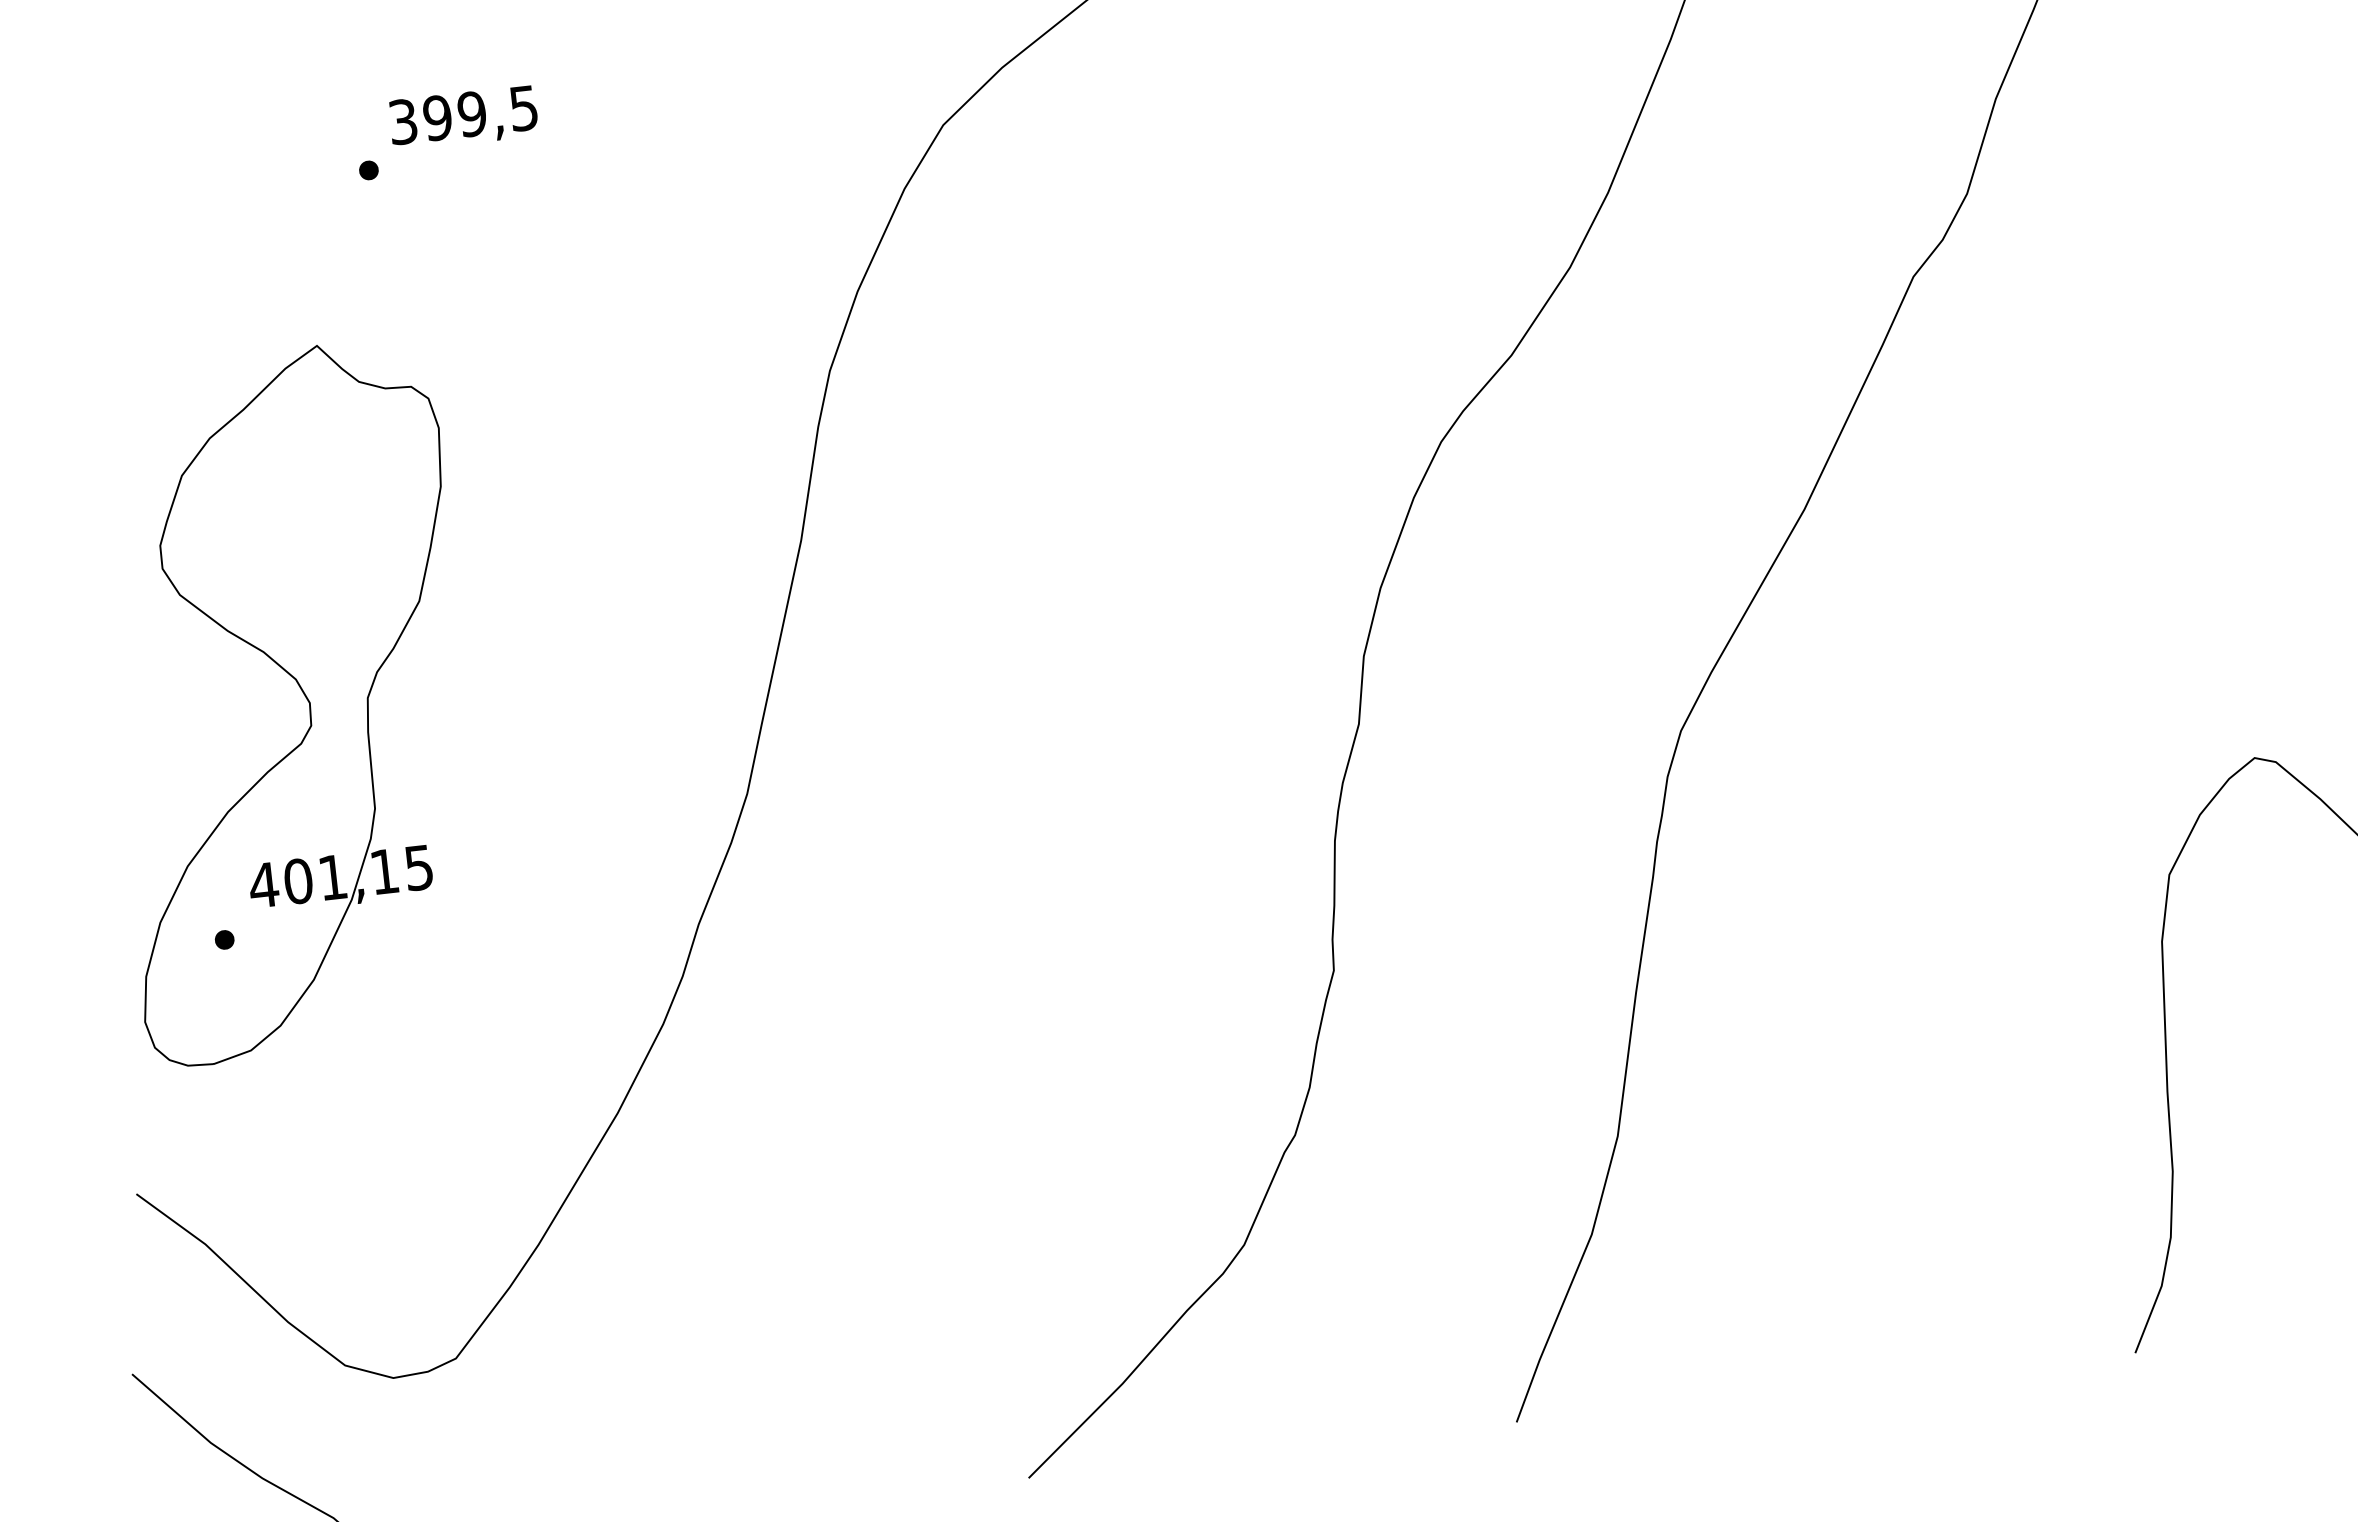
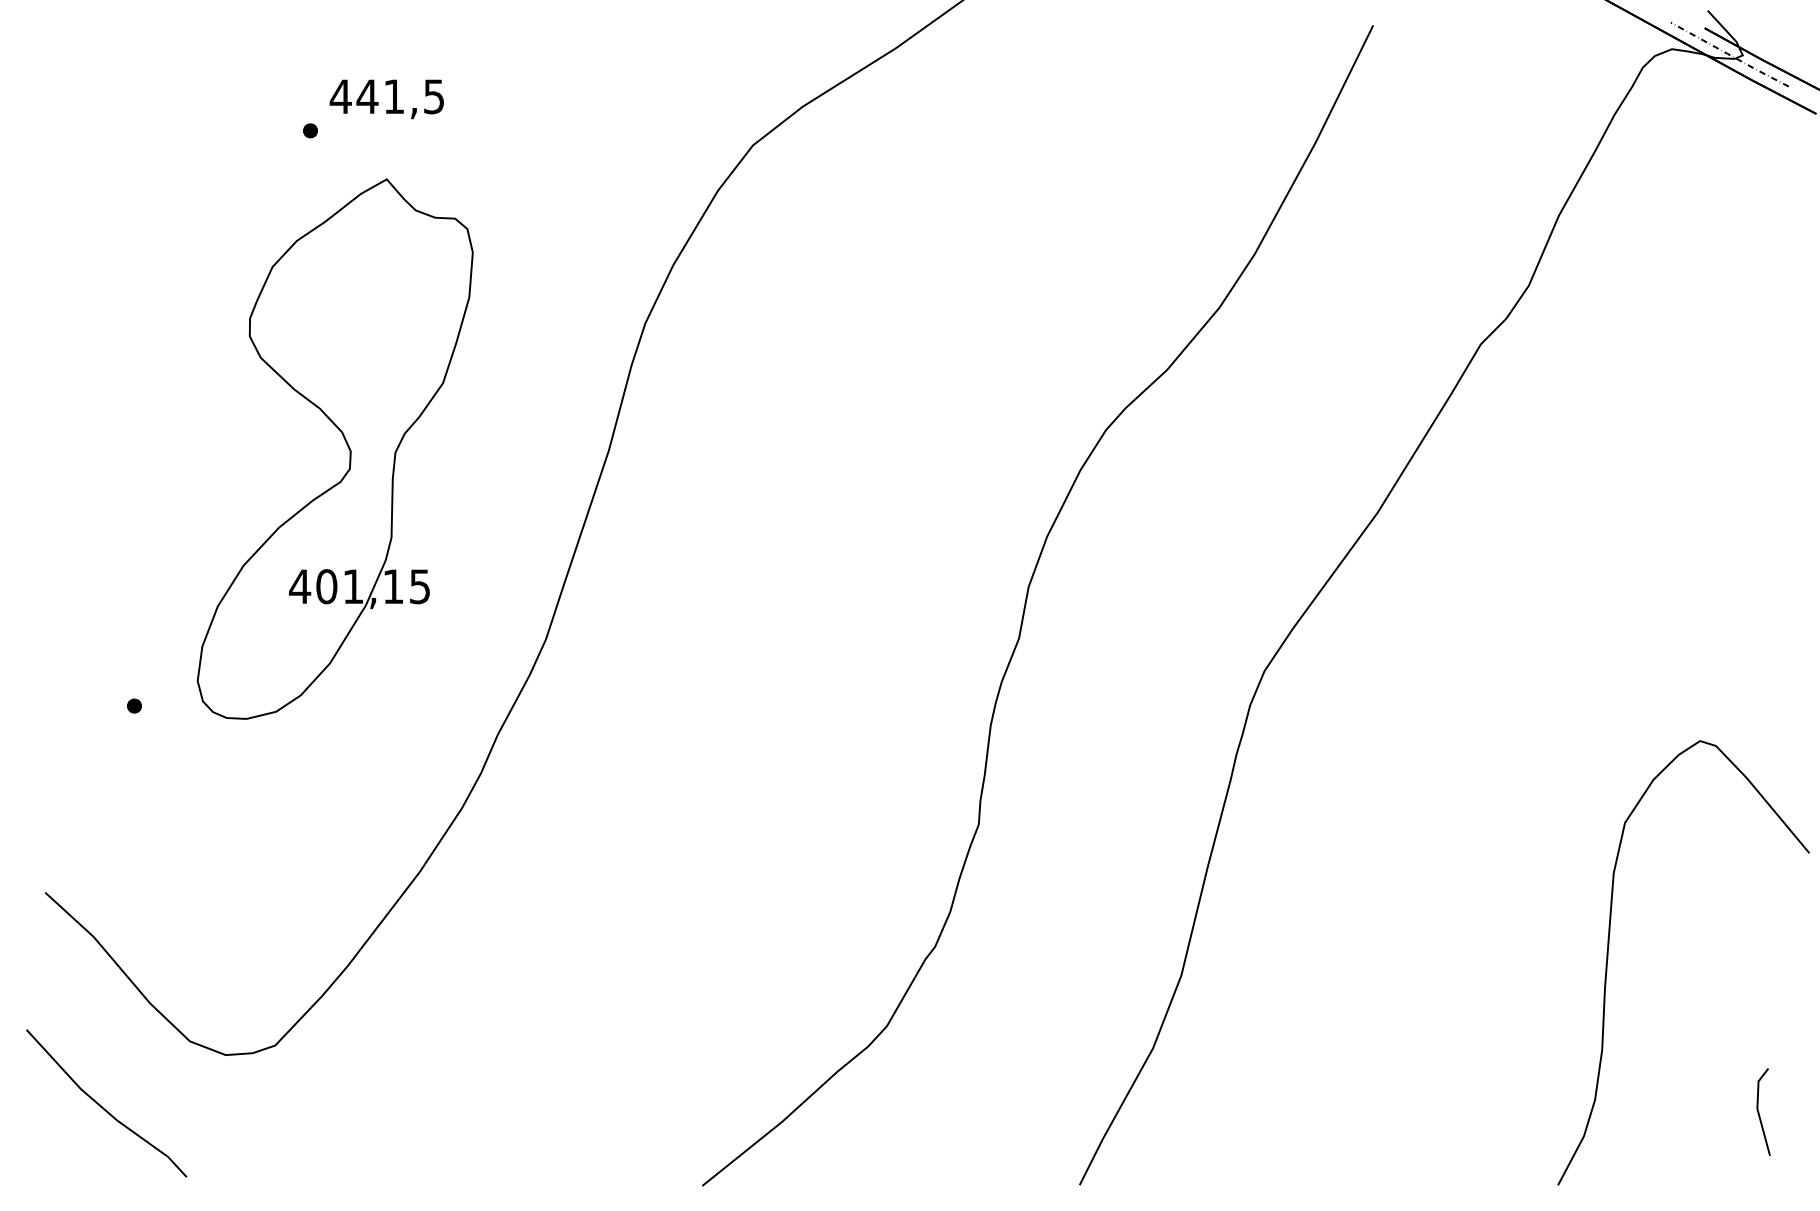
text: (436, 117) -> (366, 96), 399,5 -> 441,5
part: (301, 692) -> (345, 442), moved

